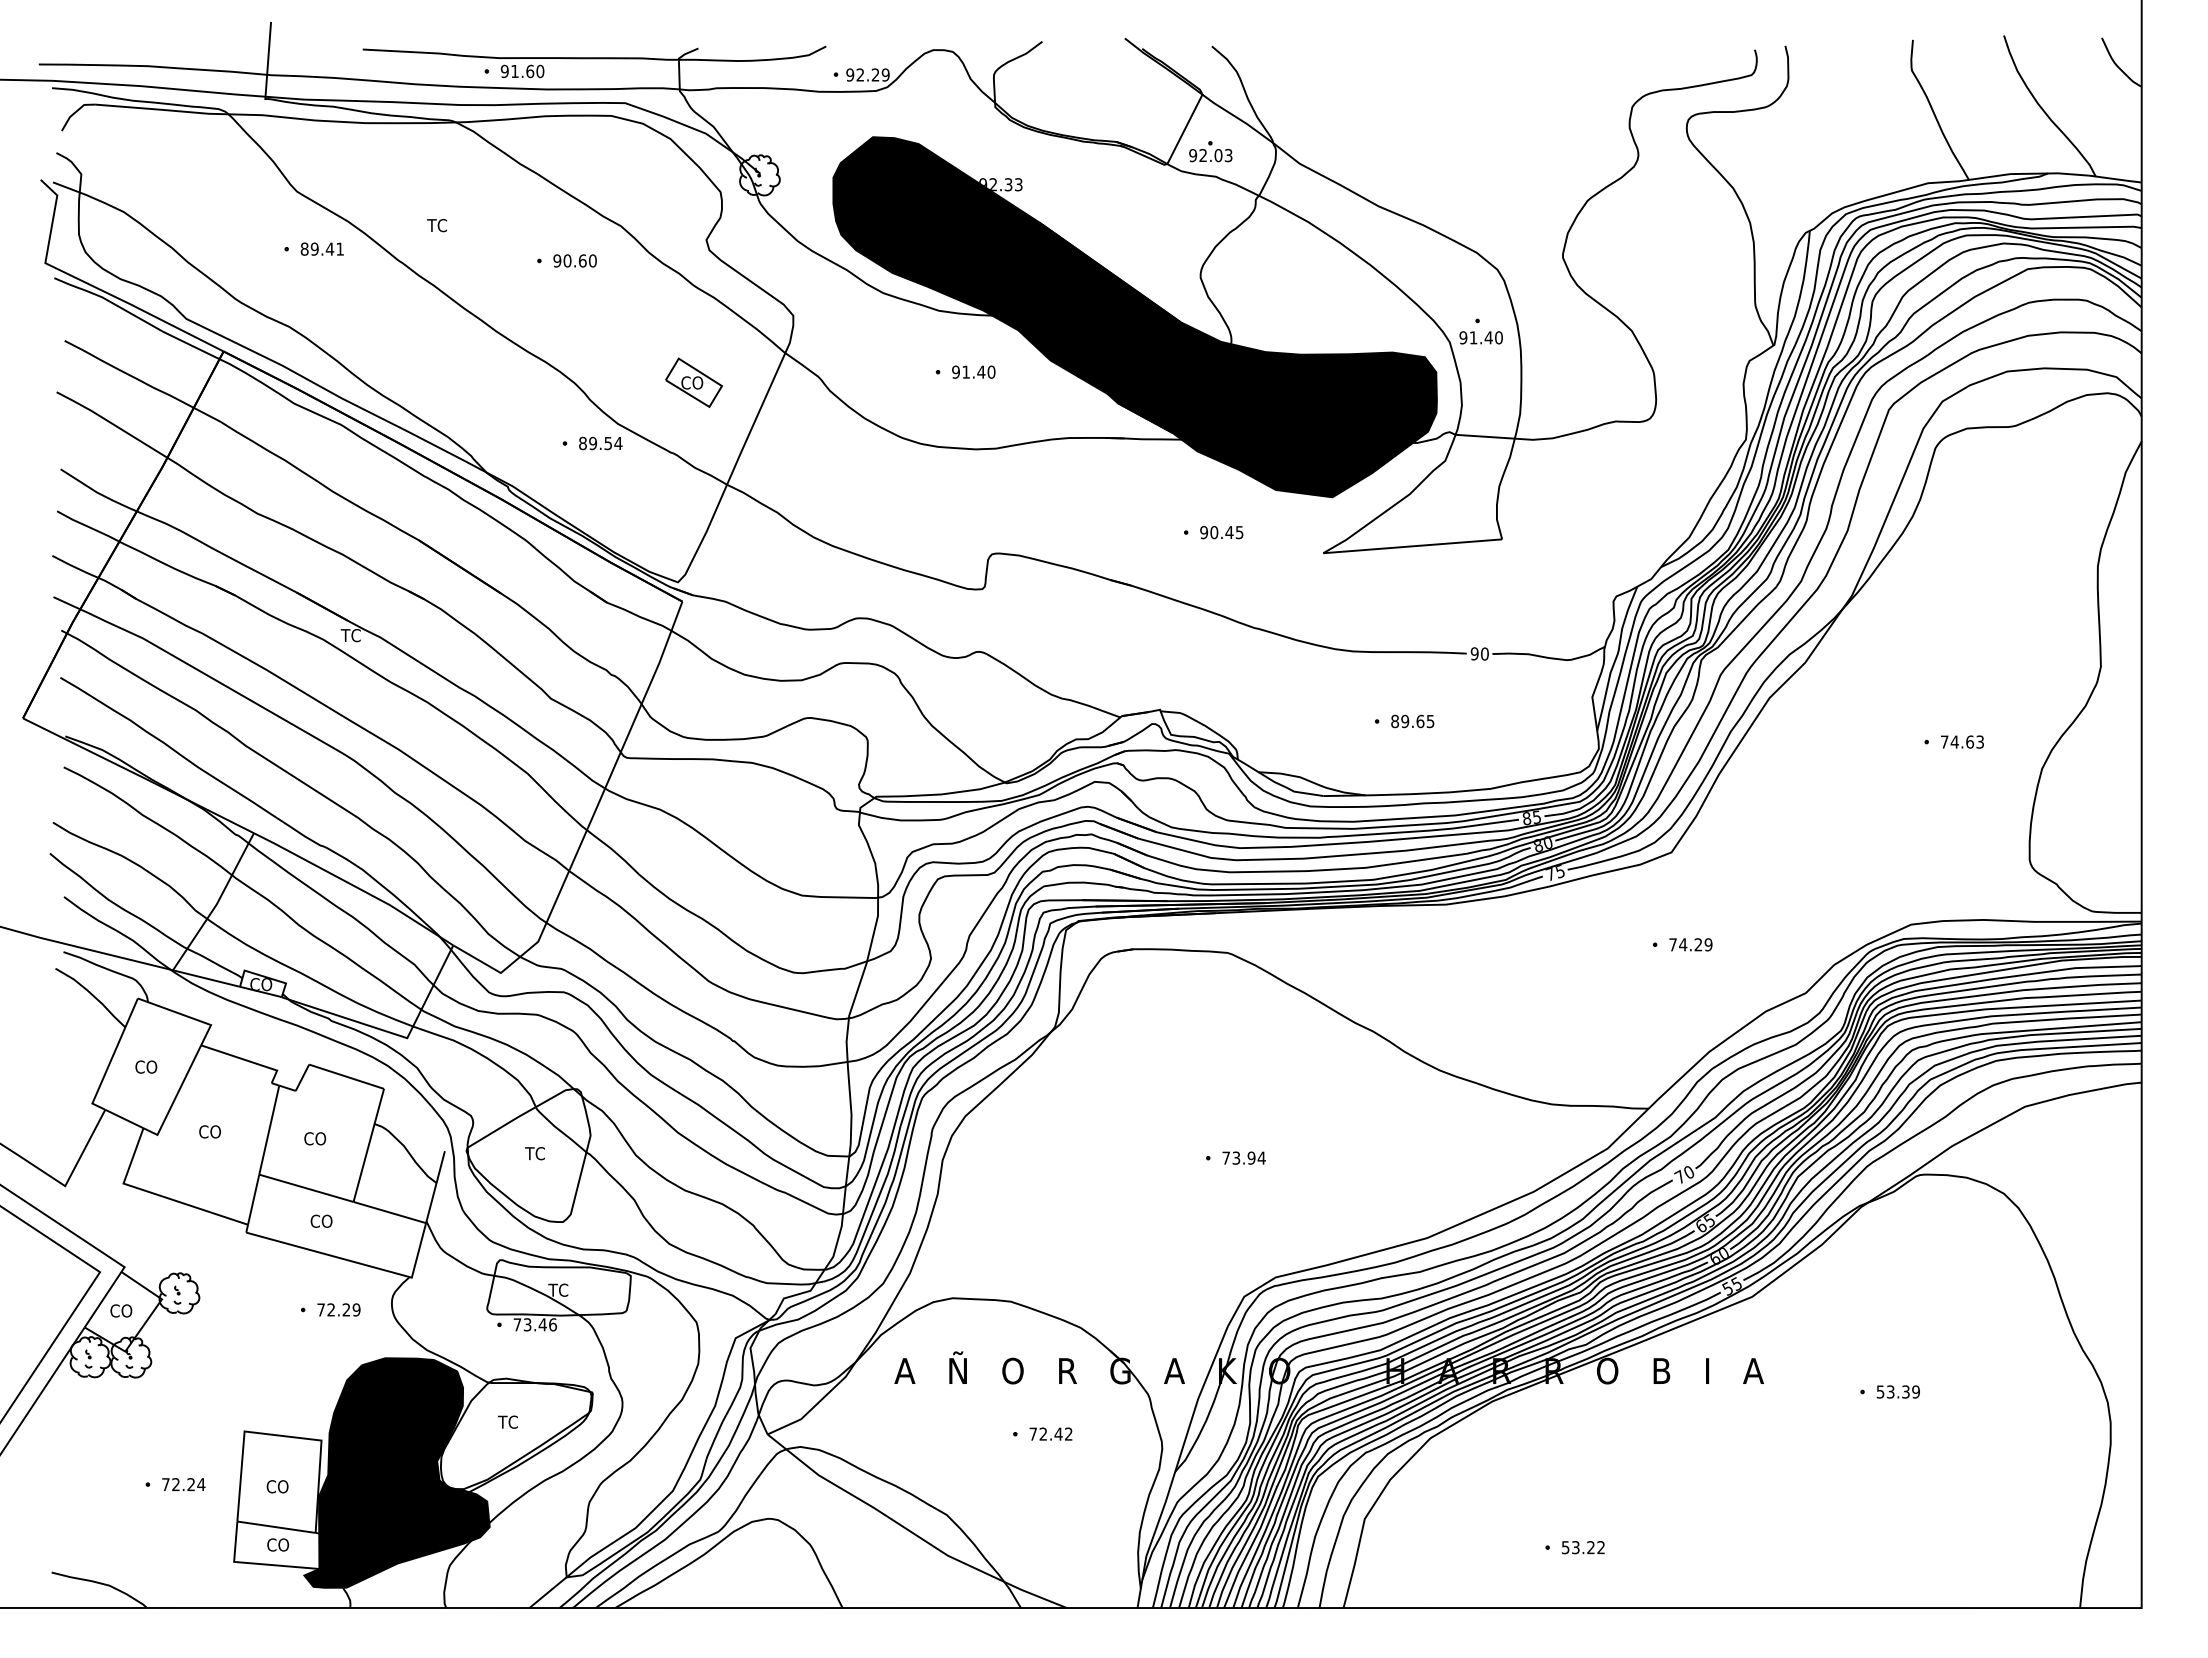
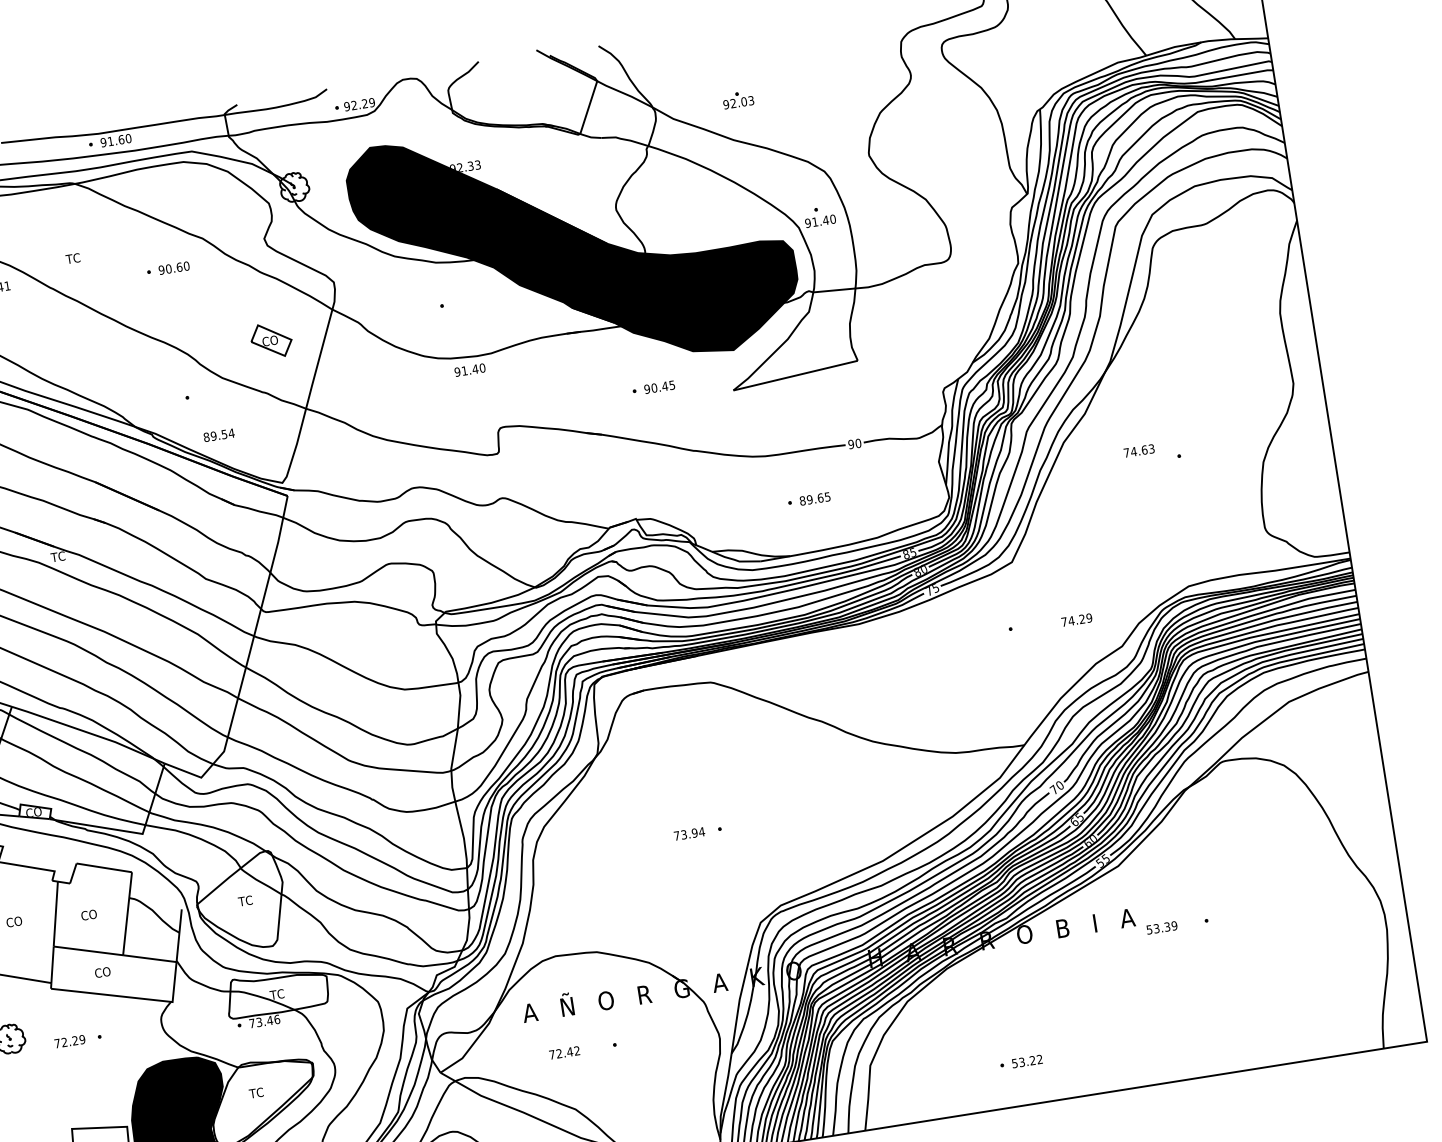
part: (1210, 151) -> (738, 99), moved
text: (973, 371) -> (469, 369), moved
text: (600, 443) -> (218, 435), moved
text: (1962, 741) -> (1139, 450), moved
text: (1690, 944) -> (1076, 619), moved
text: (1243, 1157) -> (689, 833), moved
text: (338, 1309) -> (69, 1041), moved
text: (1897, 1391) -> (1161, 927), moved
text: (1050, 1433) -> (564, 1052), moved

